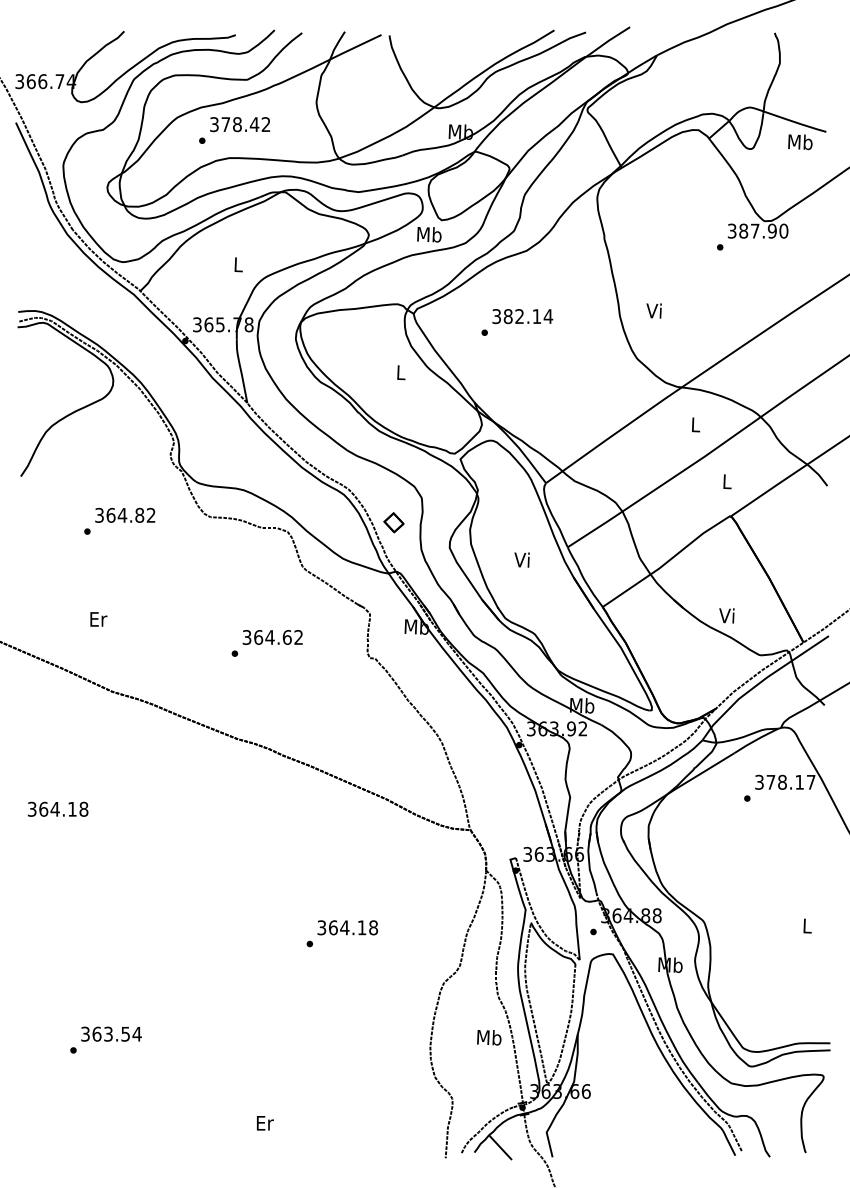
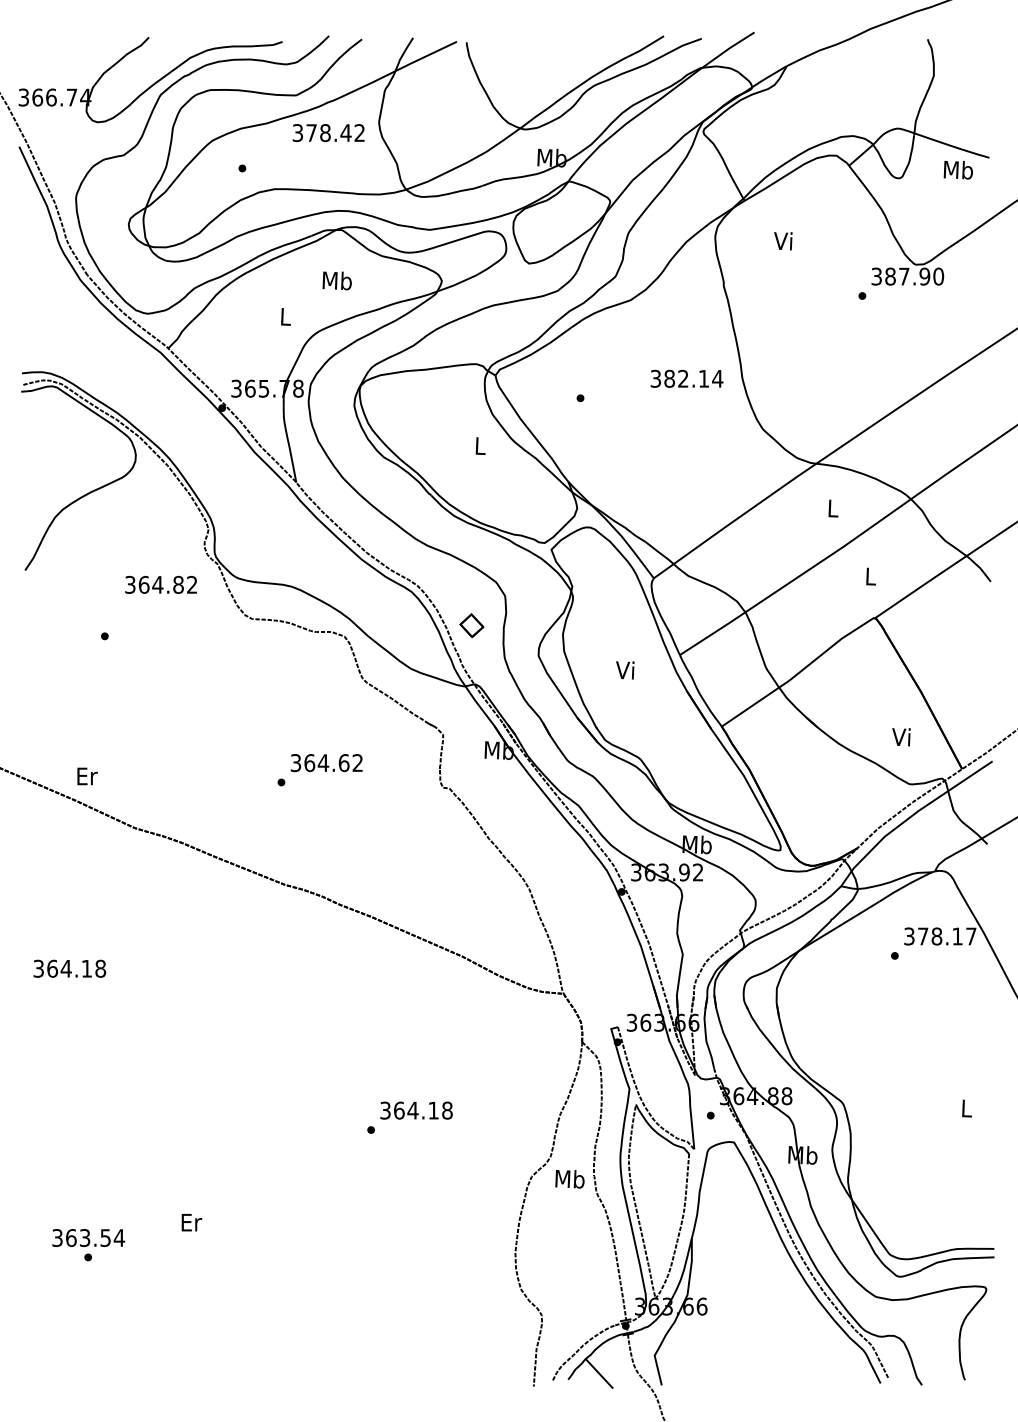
text: (239, 124) -> (328, 133), moved
text: (428, 234) -> (336, 280), moved
text: (654, 311) -> (783, 241), moved
text: (522, 316) -> (686, 378), moved
text: (124, 515) -> (160, 584), moved
text: (726, 616) -> (901, 737), moved
text: (98, 619) -> (87, 776), moved
text: (111, 1033) -> (88, 1237), moved
text: (488, 1037) -> (569, 1179), moved
text: (265, 1123) -> (191, 1222), moved

